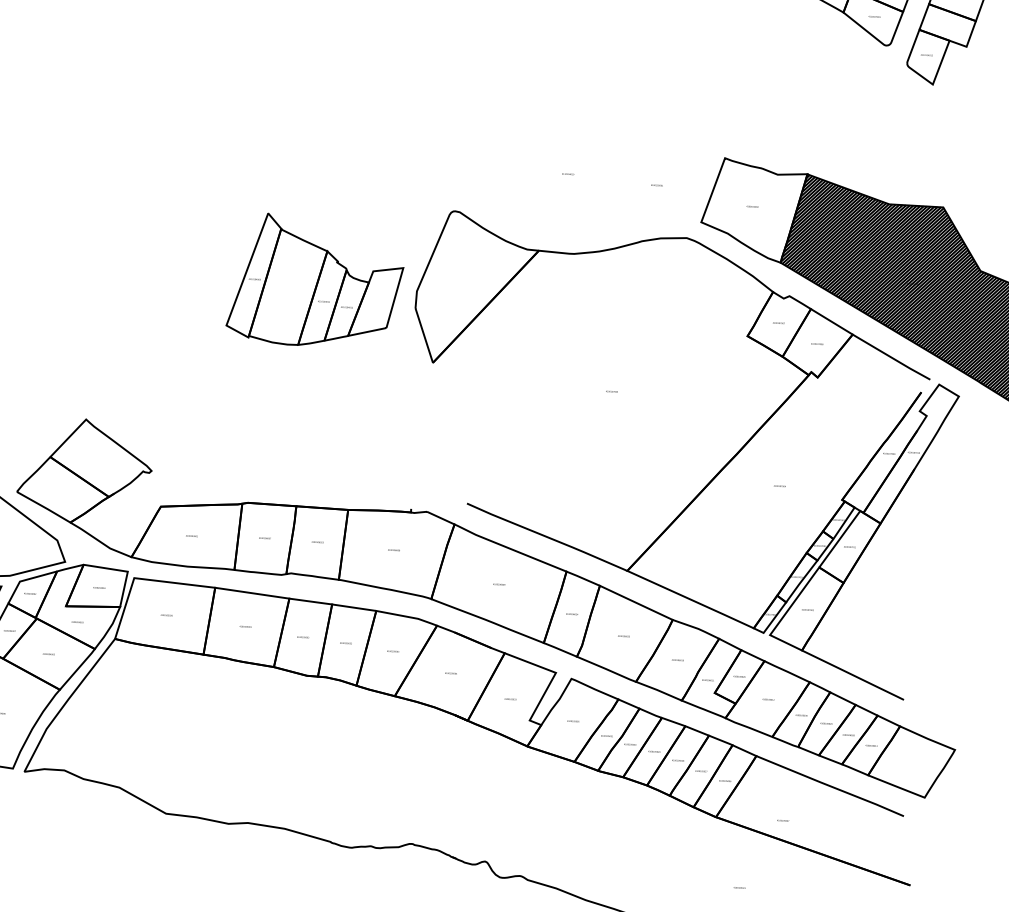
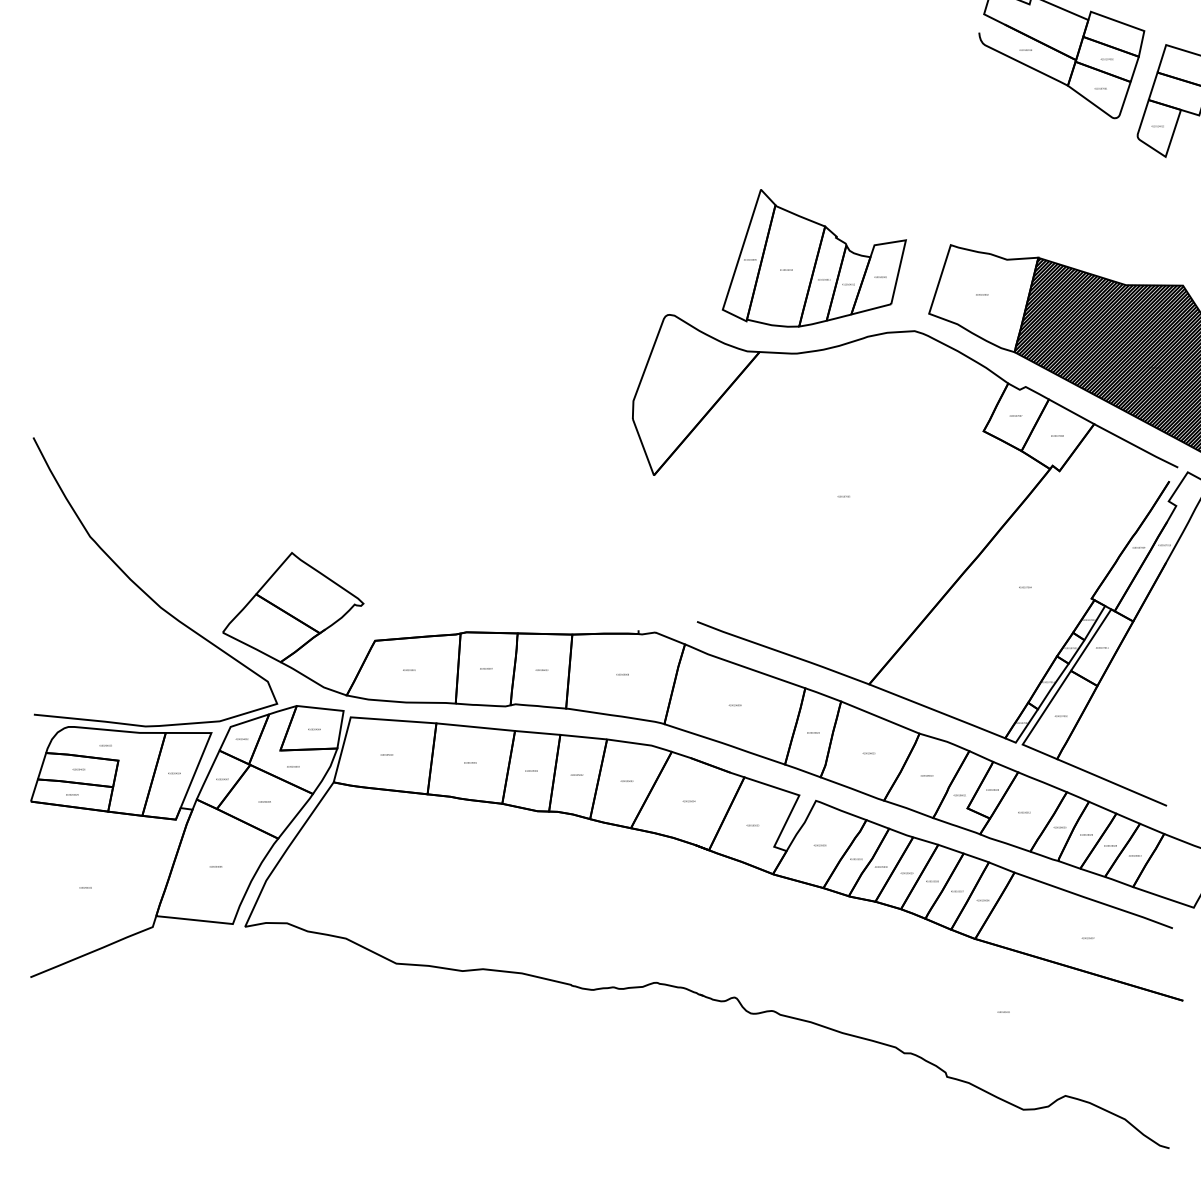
part: (314, 281) -> (813, 258), moved
text: (782, 820) -> (1087, 938), moved

